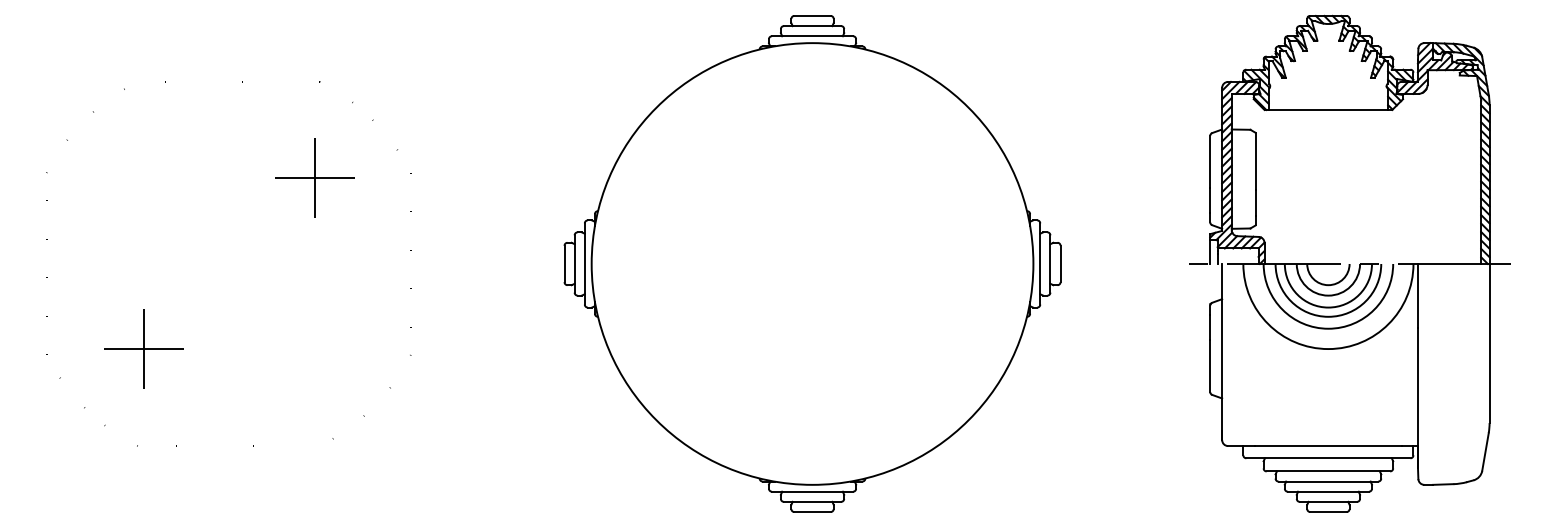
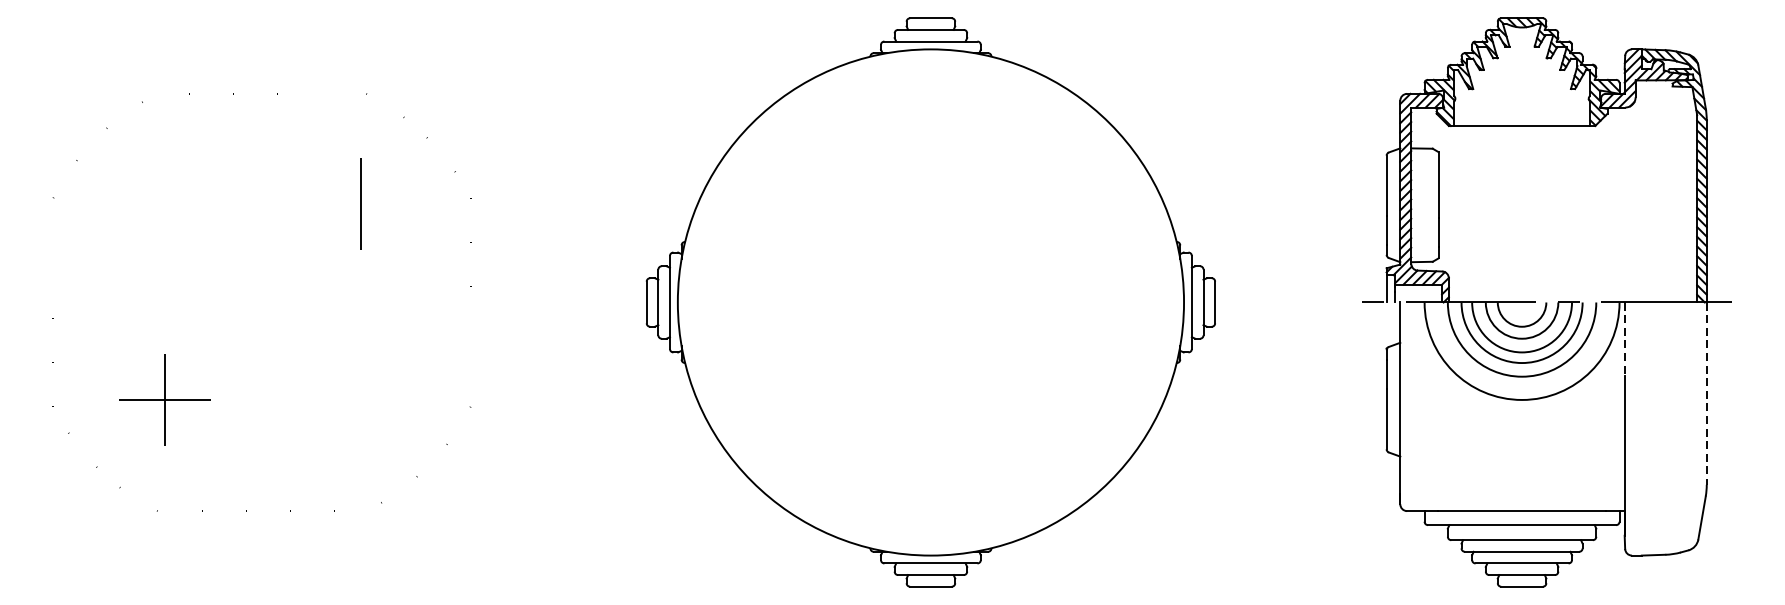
line: (314, 177) -> (360, 203), removed
line: (1417, 296) -> (1624, 339), solid -> dashed
line: (1489, 343) -> (1706, 393), solid -> dashed

